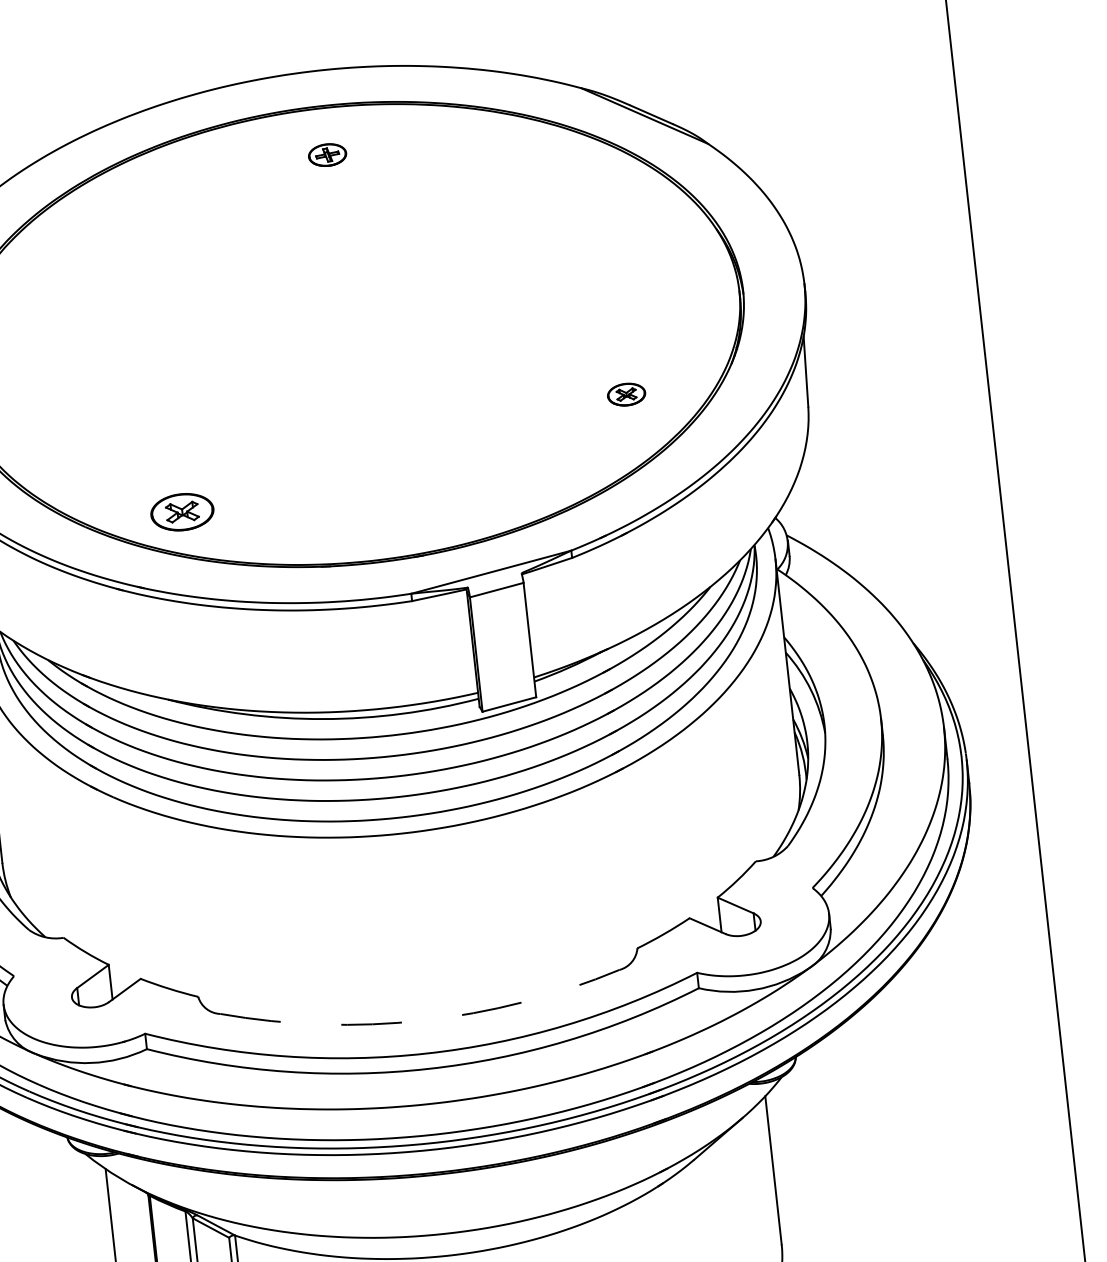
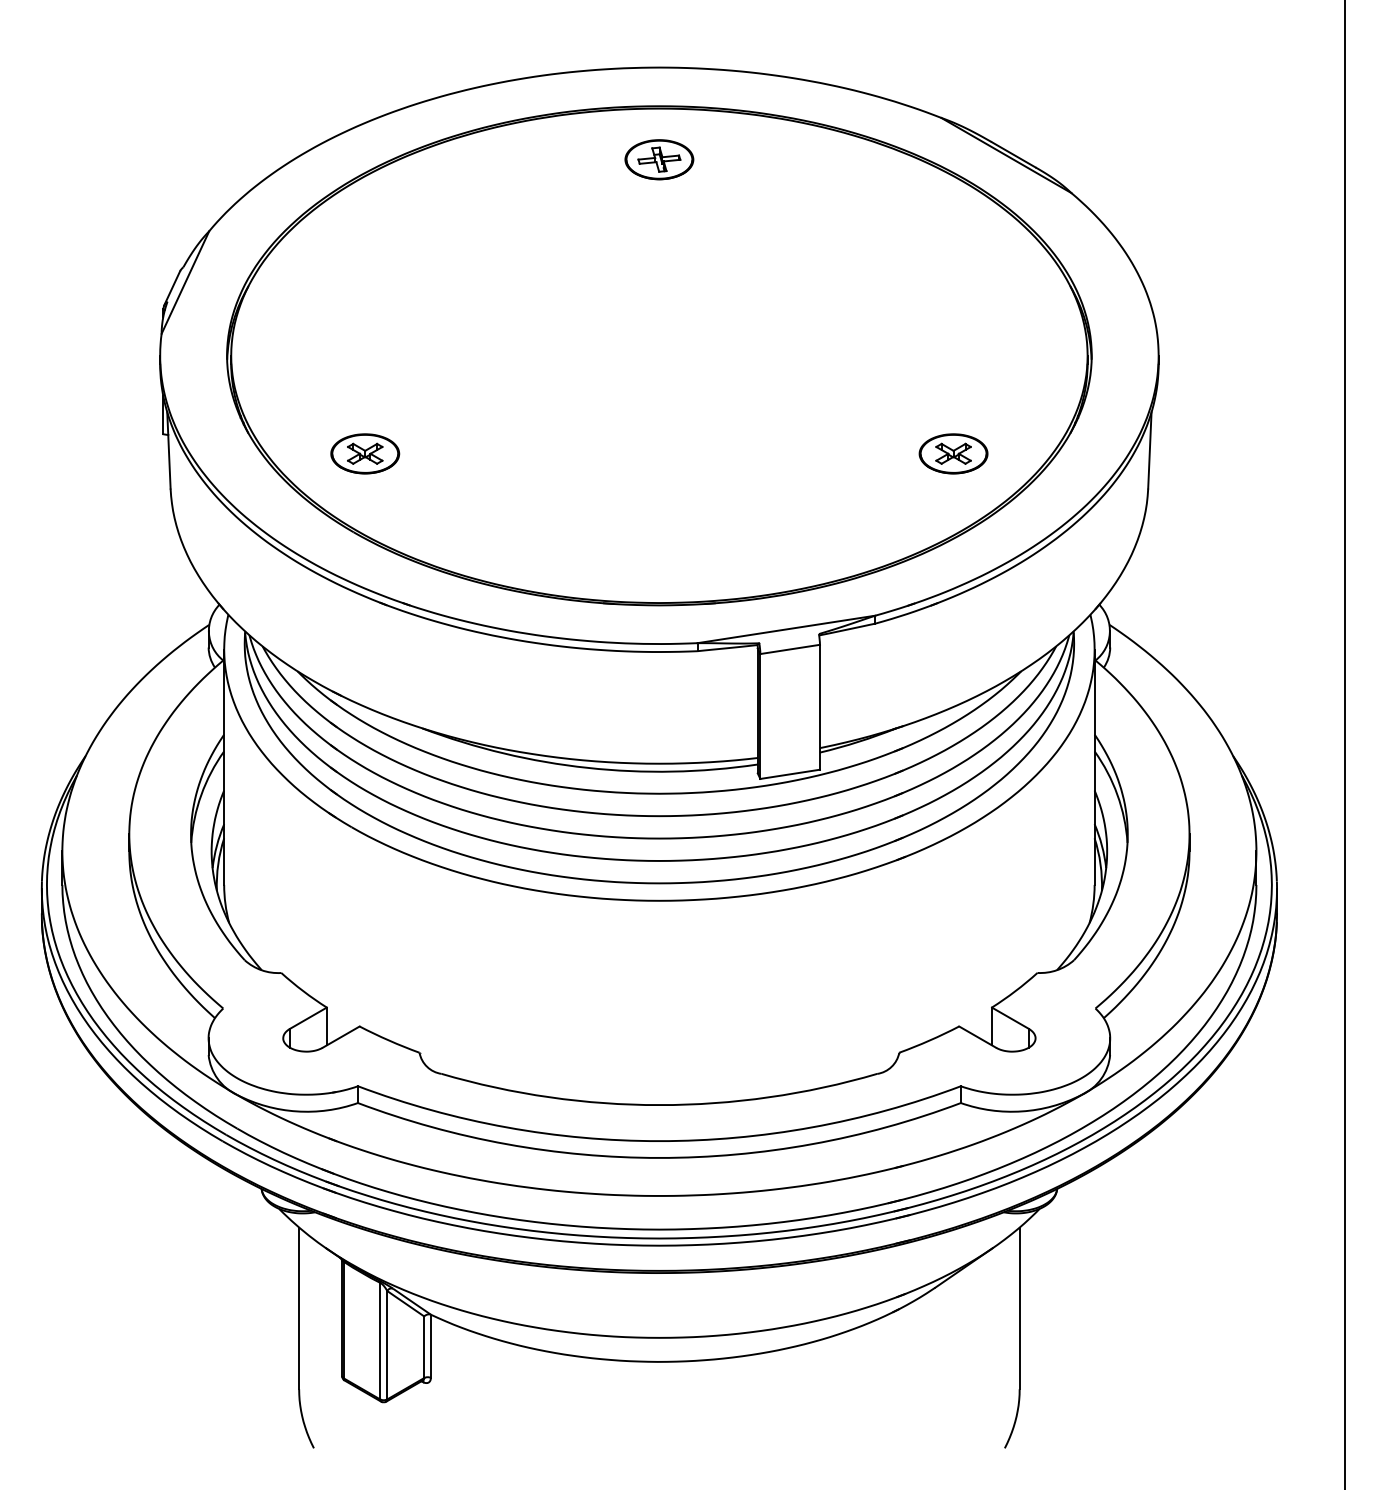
part: (327, 154) -> (659, 159), size x1.67
part: (626, 394) -> (953, 453), size x1.67
part: (182, 511) -> (365, 453), moved
arc: (423, 1020) -> (659, 1105), dashed -> solid

